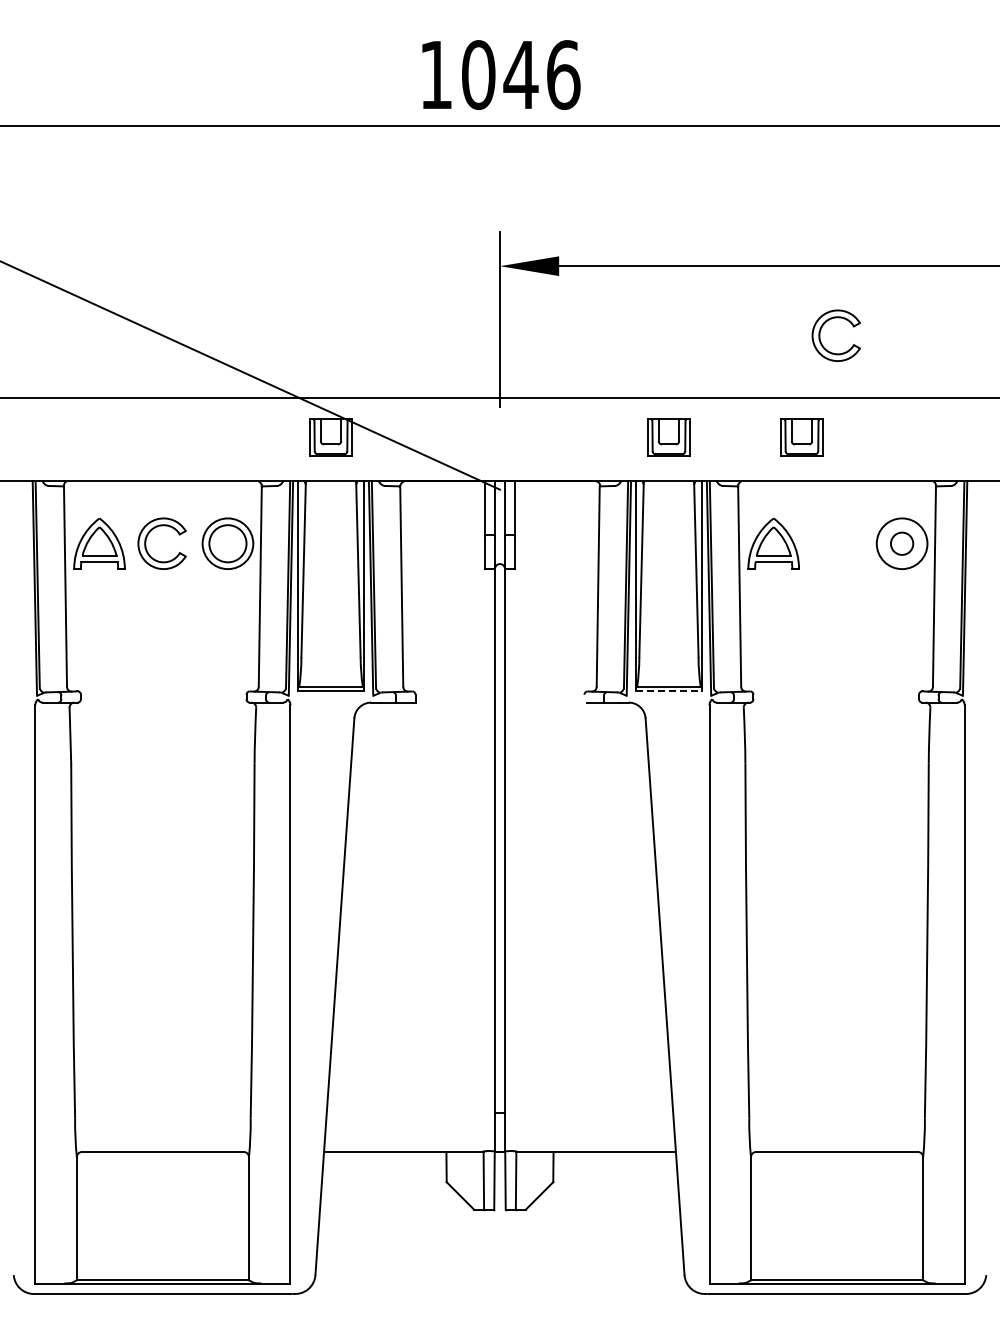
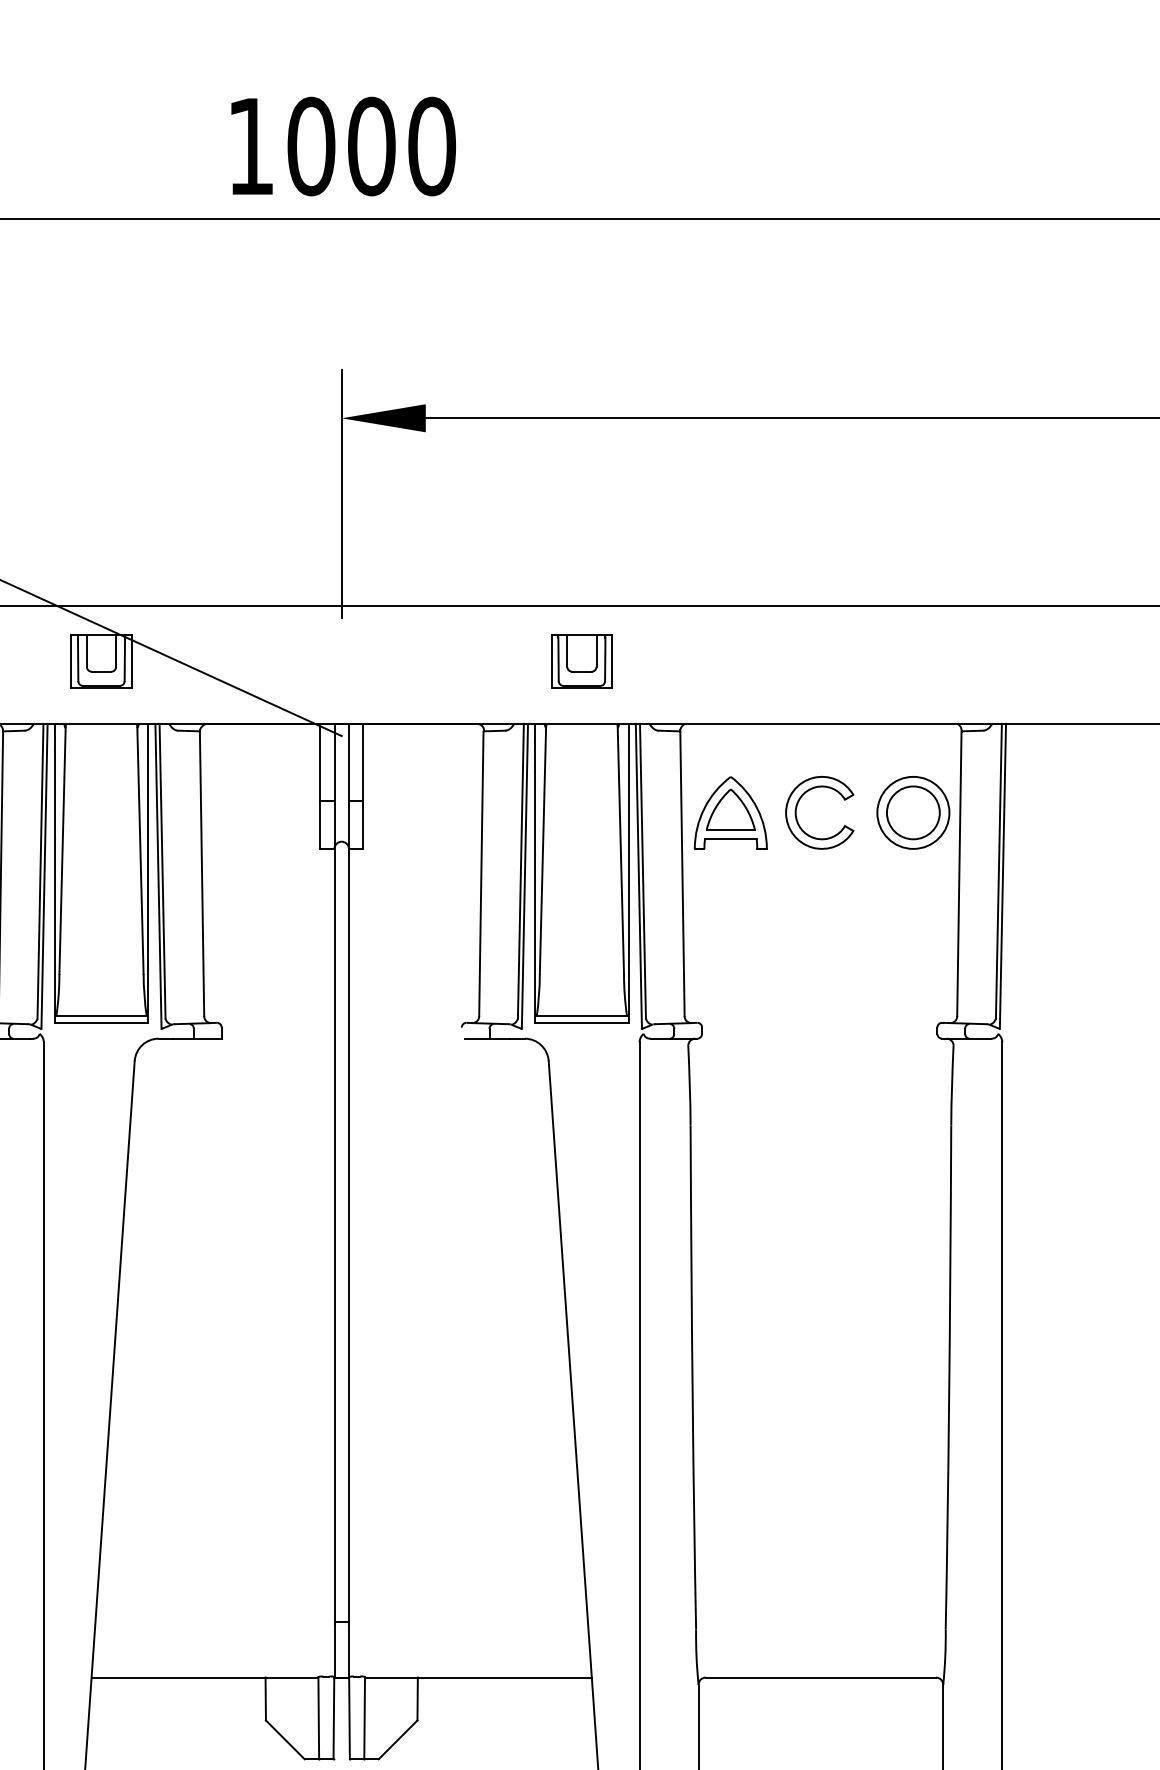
text: (541, 75) -> (400, 147), 1046 -> 1000
part: (821, 330) -> (798, 805), moved
part: (801, 437) -> (770, 661), removed
circle: (901, 543) -> (912, 812), size x1.67
line: (668, 691) -> (581, 1022), dashed -> solid

